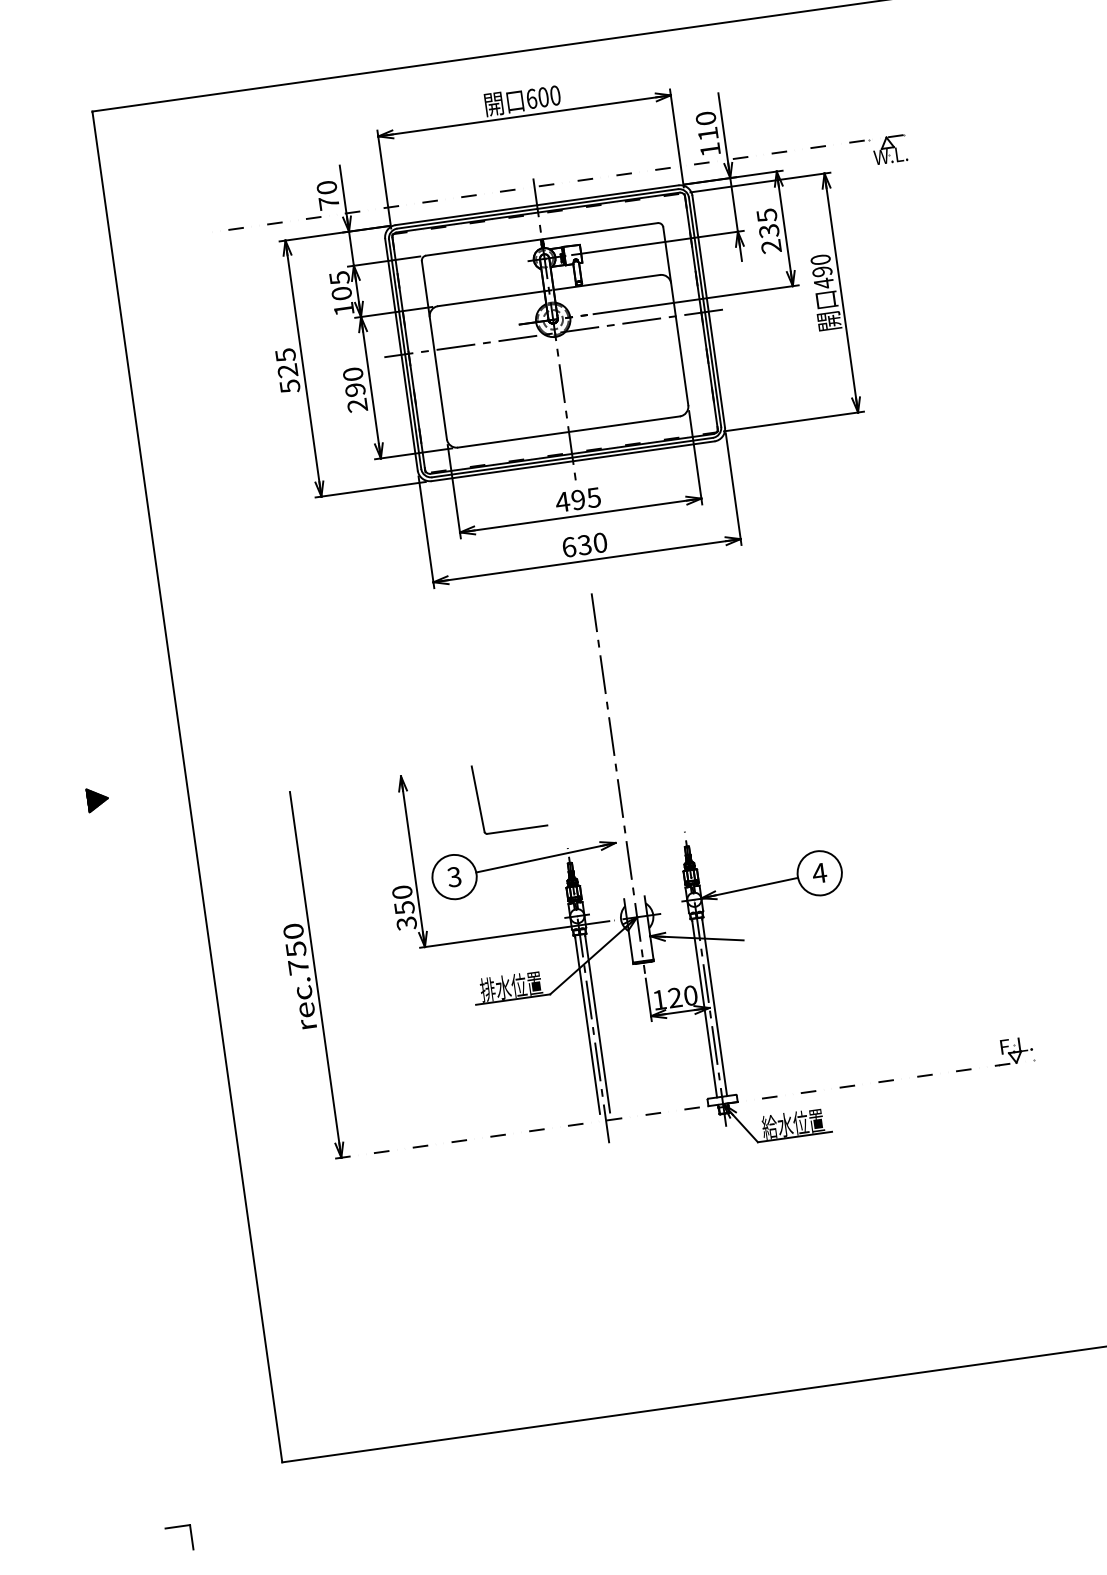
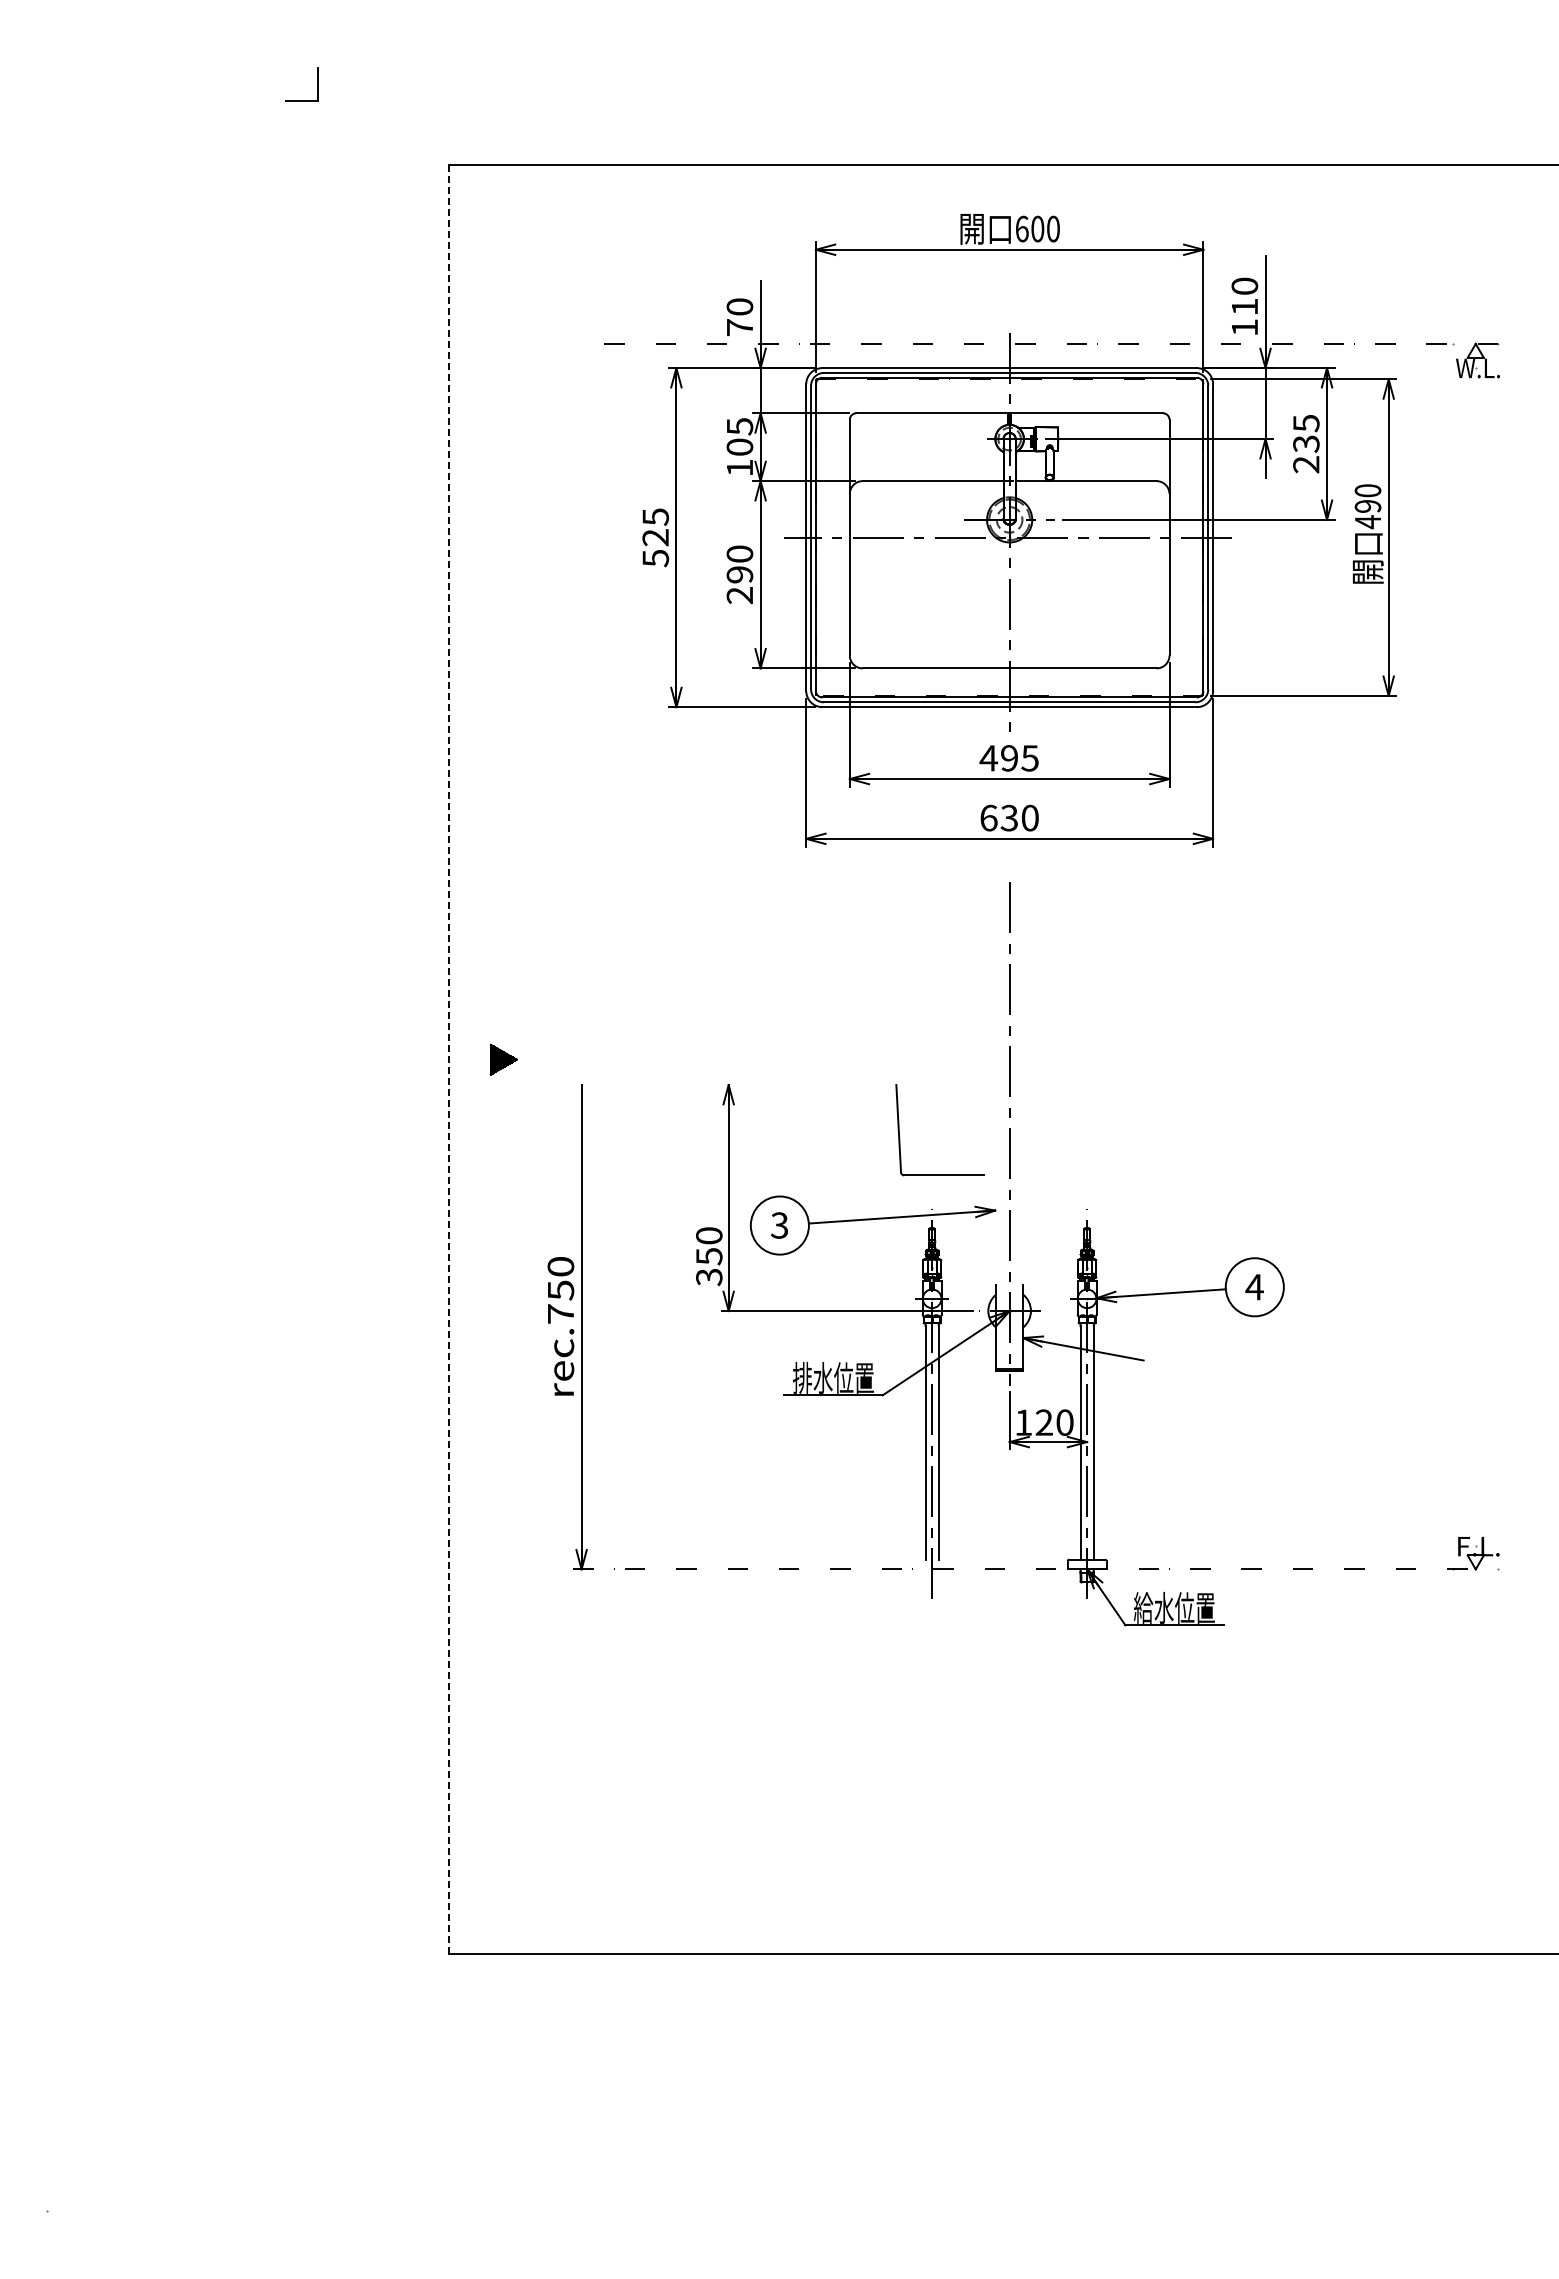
line: (187, 787) -> (449, 1060), solid -> dashed
part: (97, 799) -> (503, 1059), moved
part: (480, 805) -> (900, 1137), moved
part: (177, 1527) -> (301, 2019), removed

